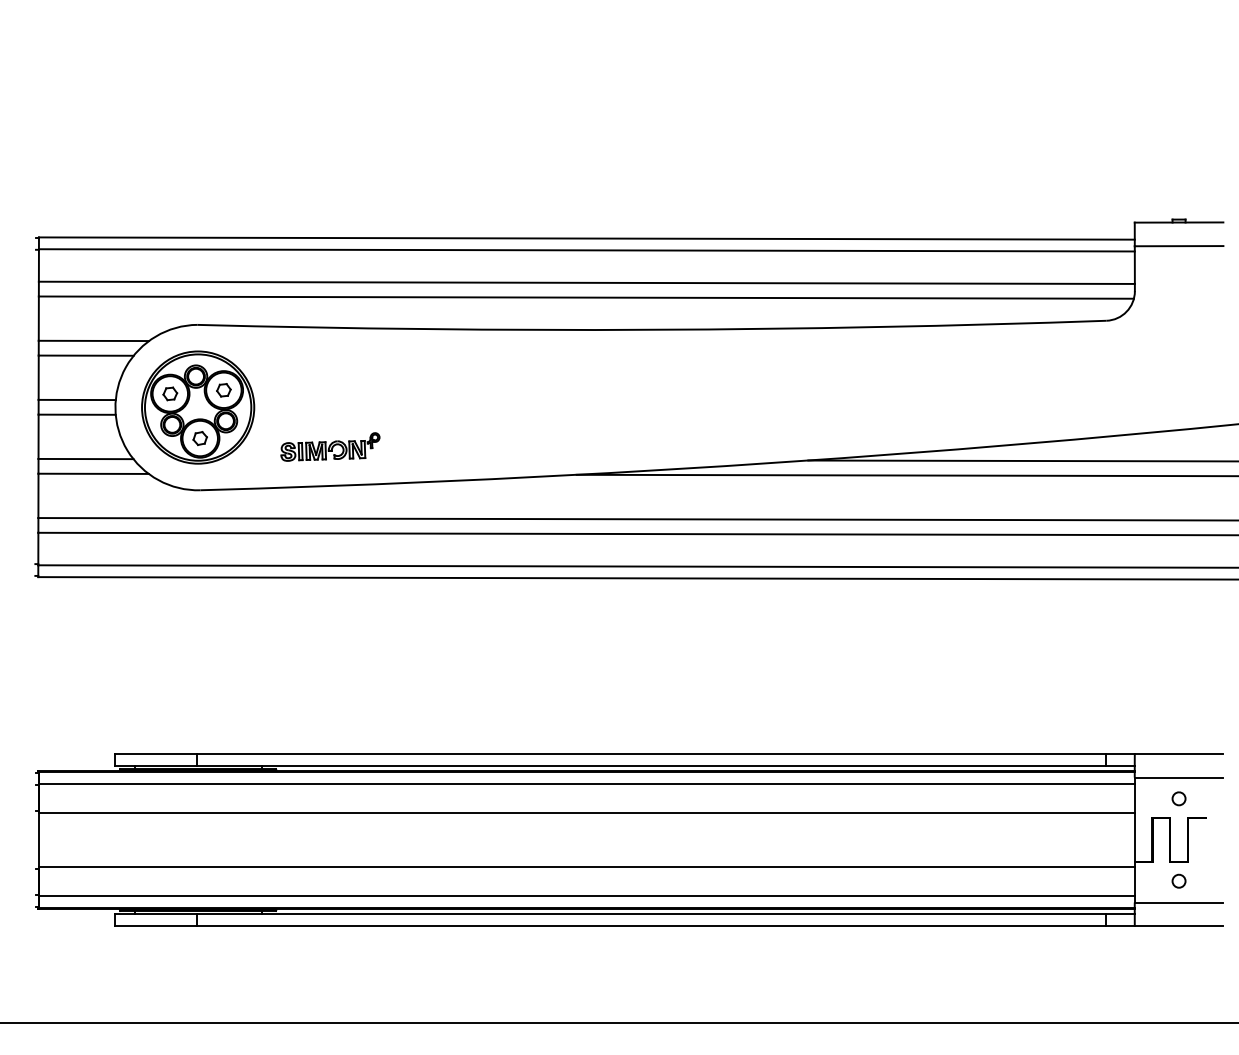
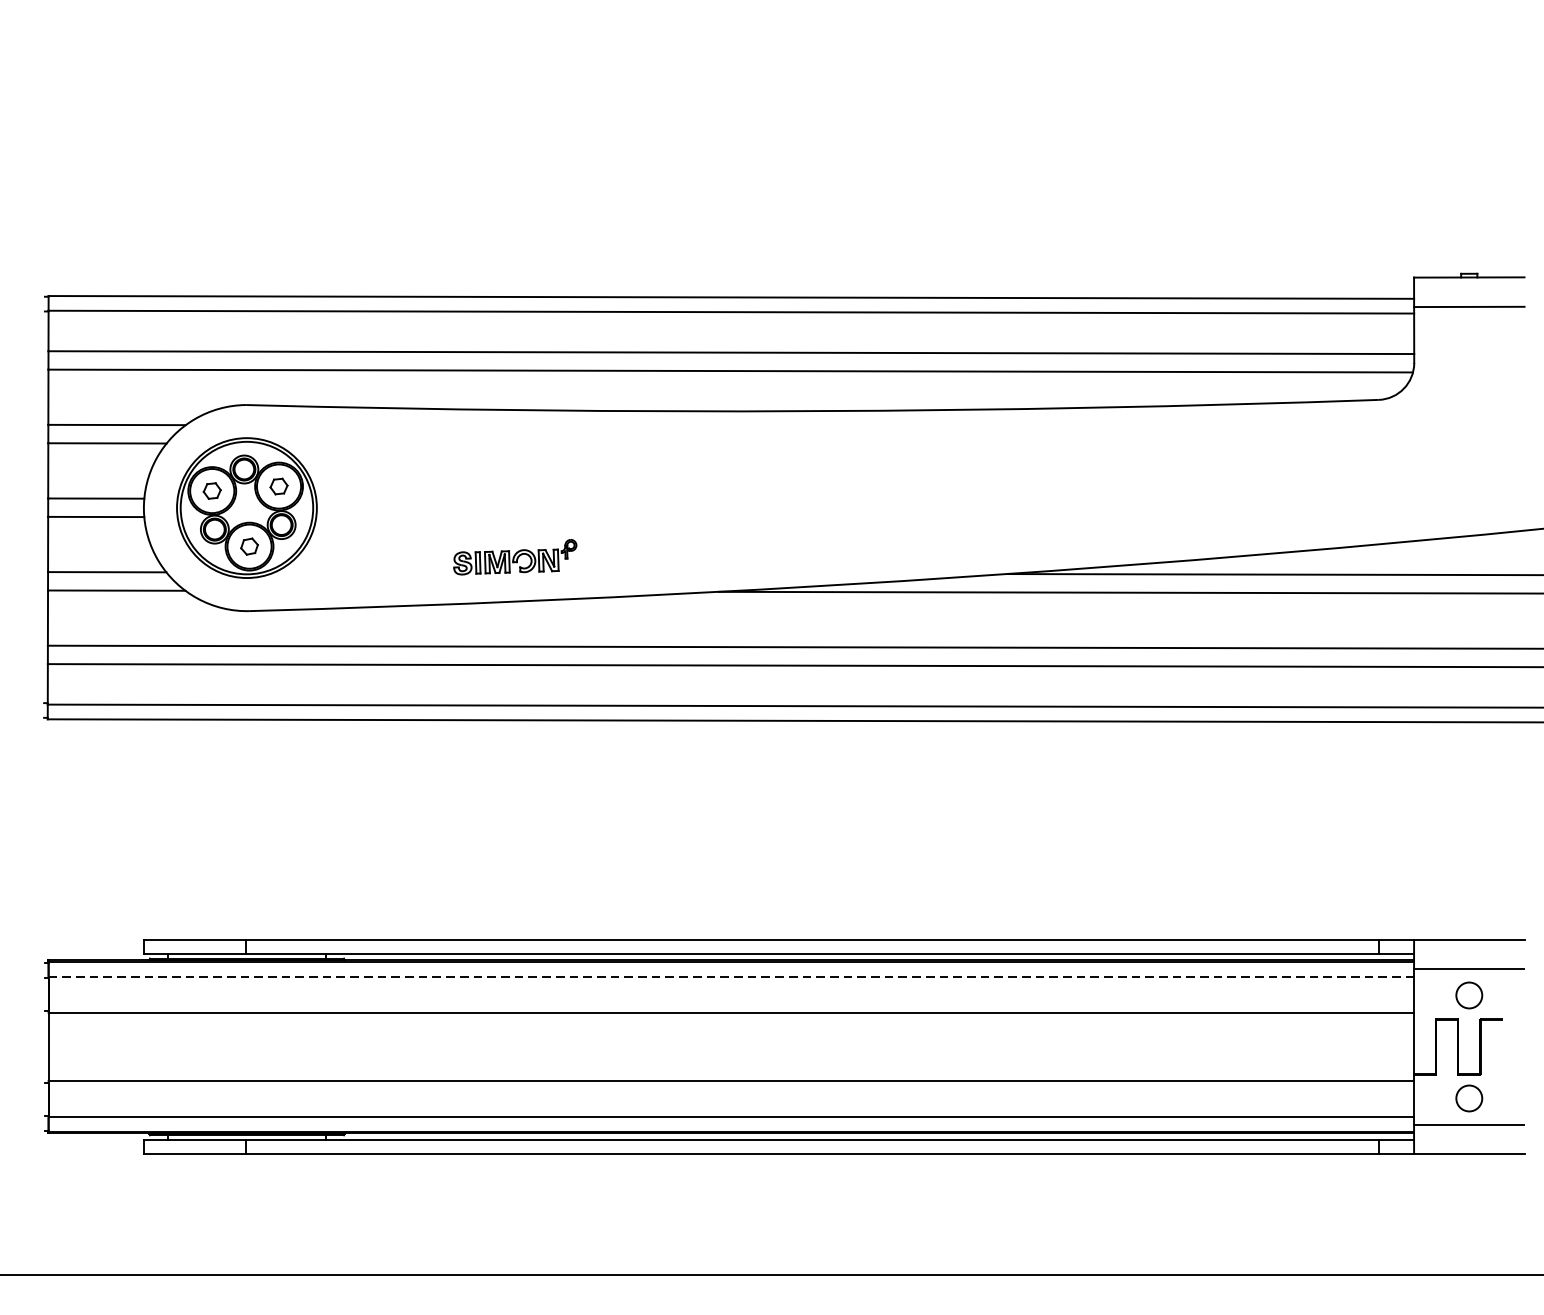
part: (330, 446) -> (515, 556), moved
line: (586, 783) -> (730, 976), solid -> dashed
part: (1178, 798) -> (1468, 995), size x1.6
part: (1178, 880) -> (1468, 1097), size x1.6

